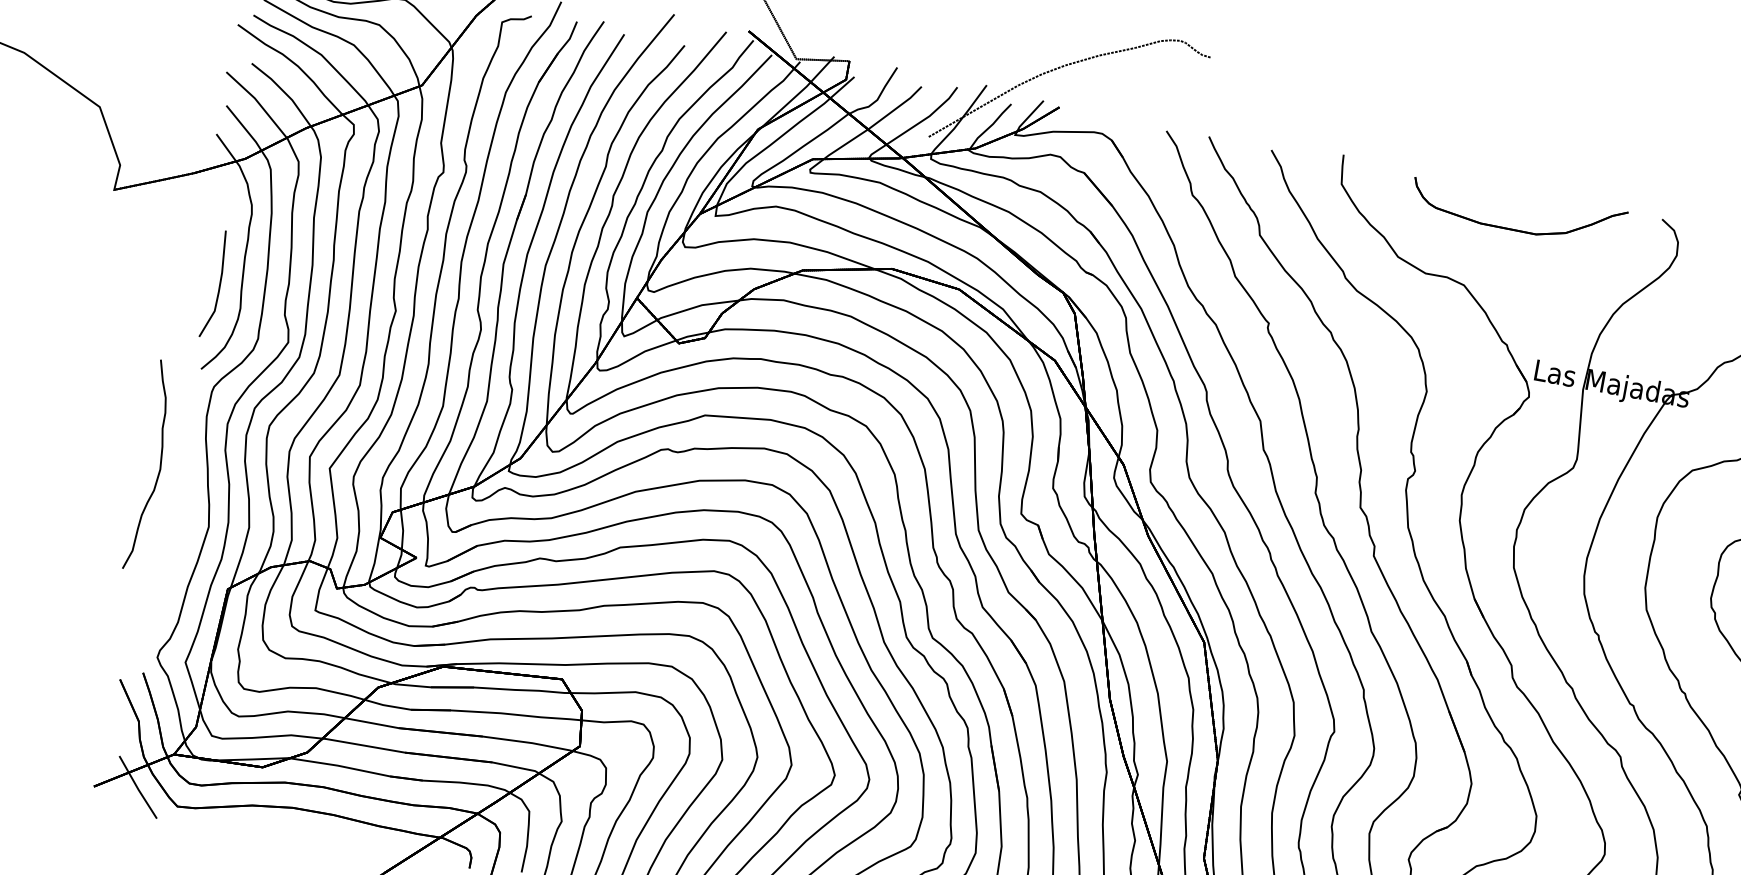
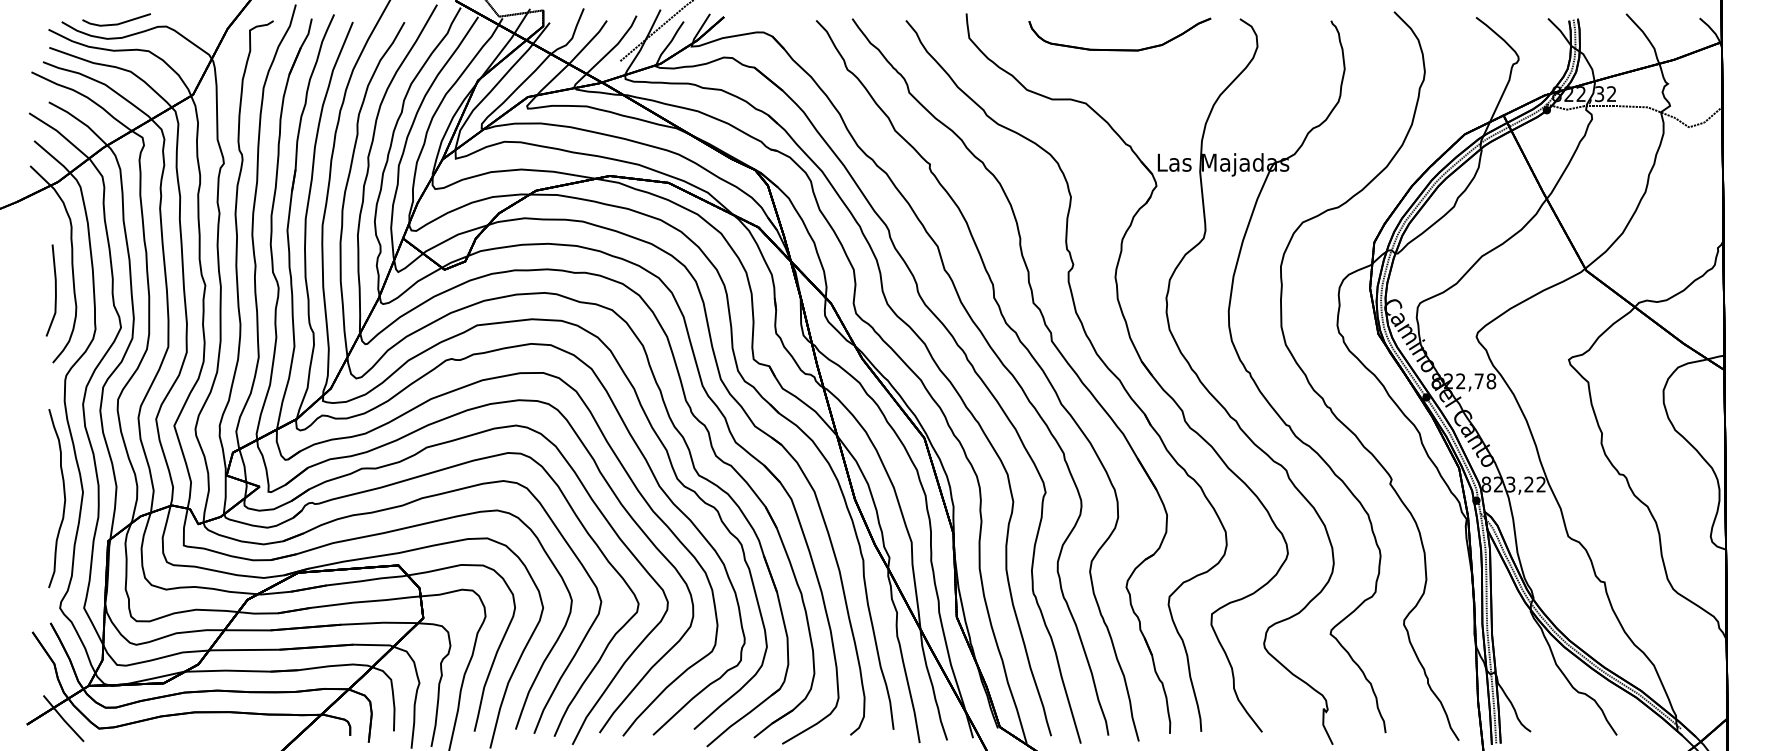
curve: (159, 467) -> (64, 498), moved

